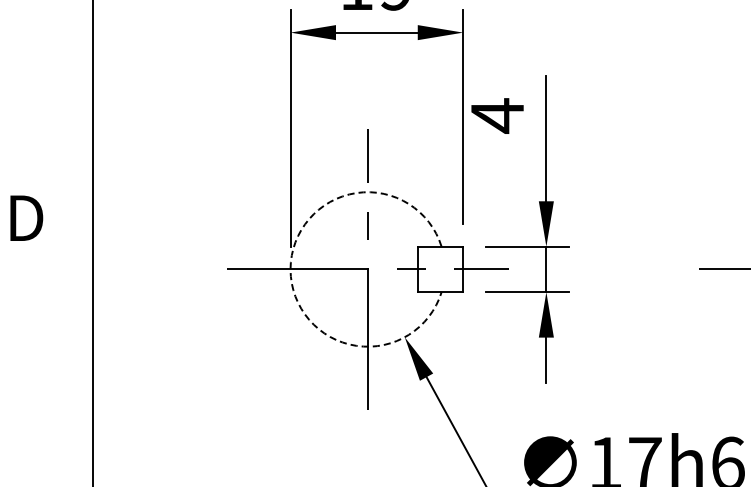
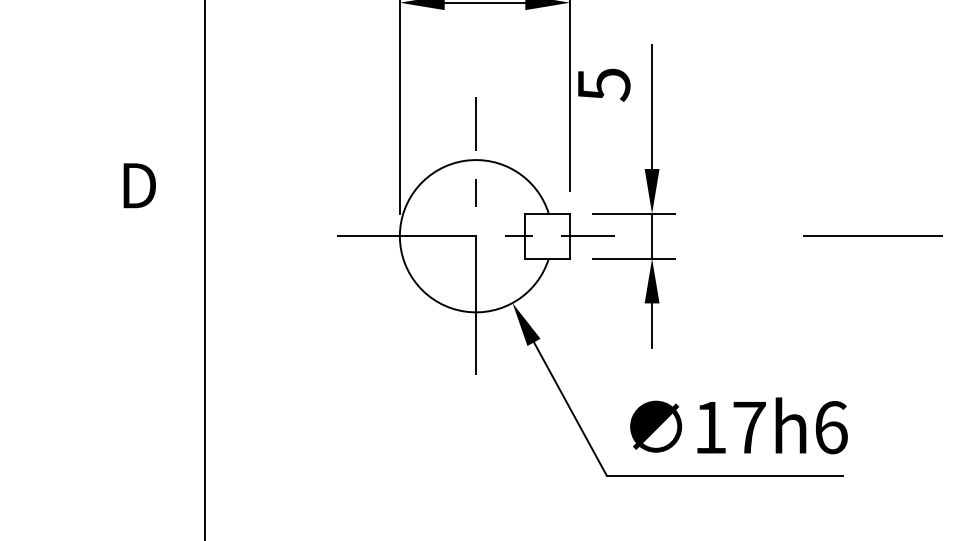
text: (498, 115) -> (604, 84), 4 -> 5
arc: (290, 269) -> (399, 236), dashed -> solid

